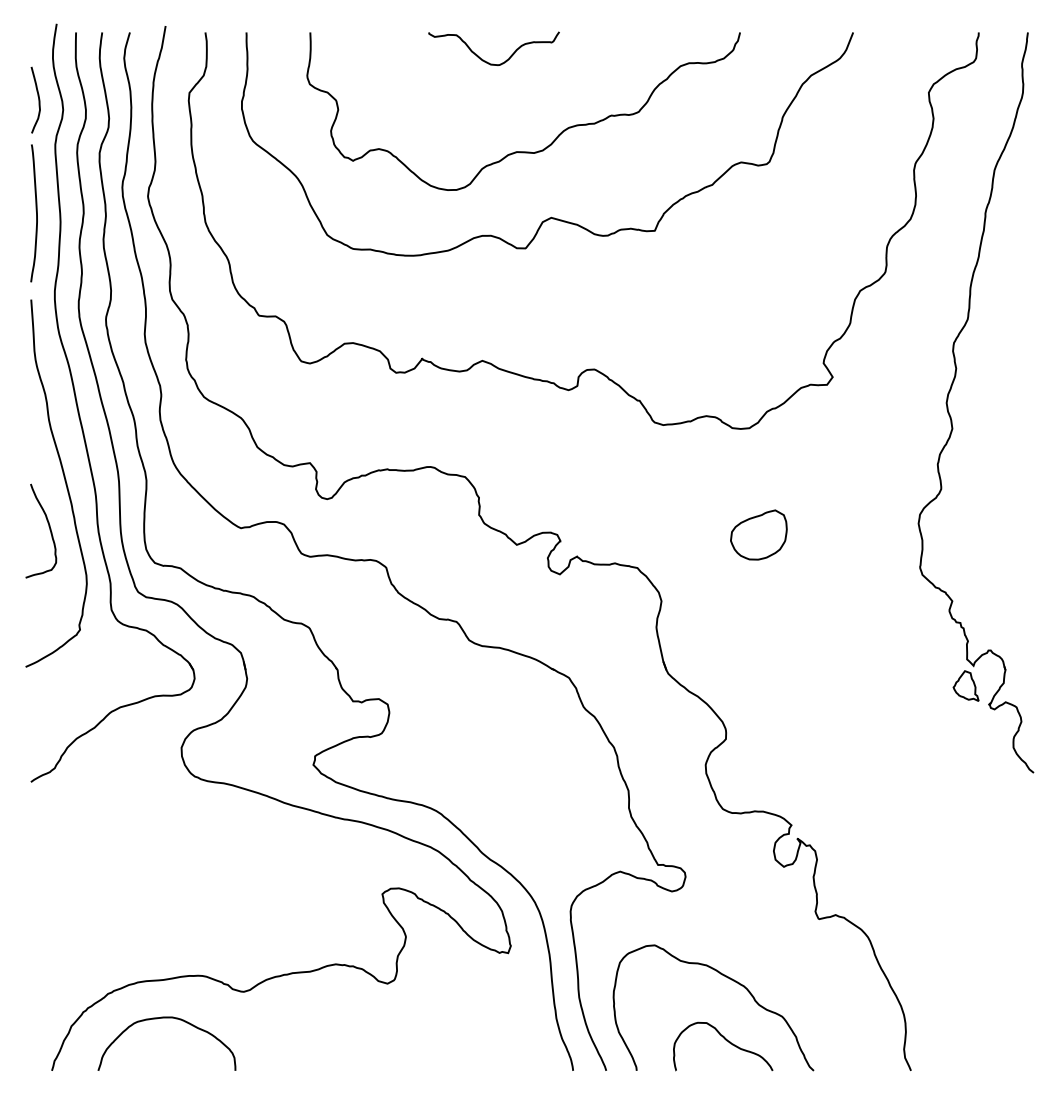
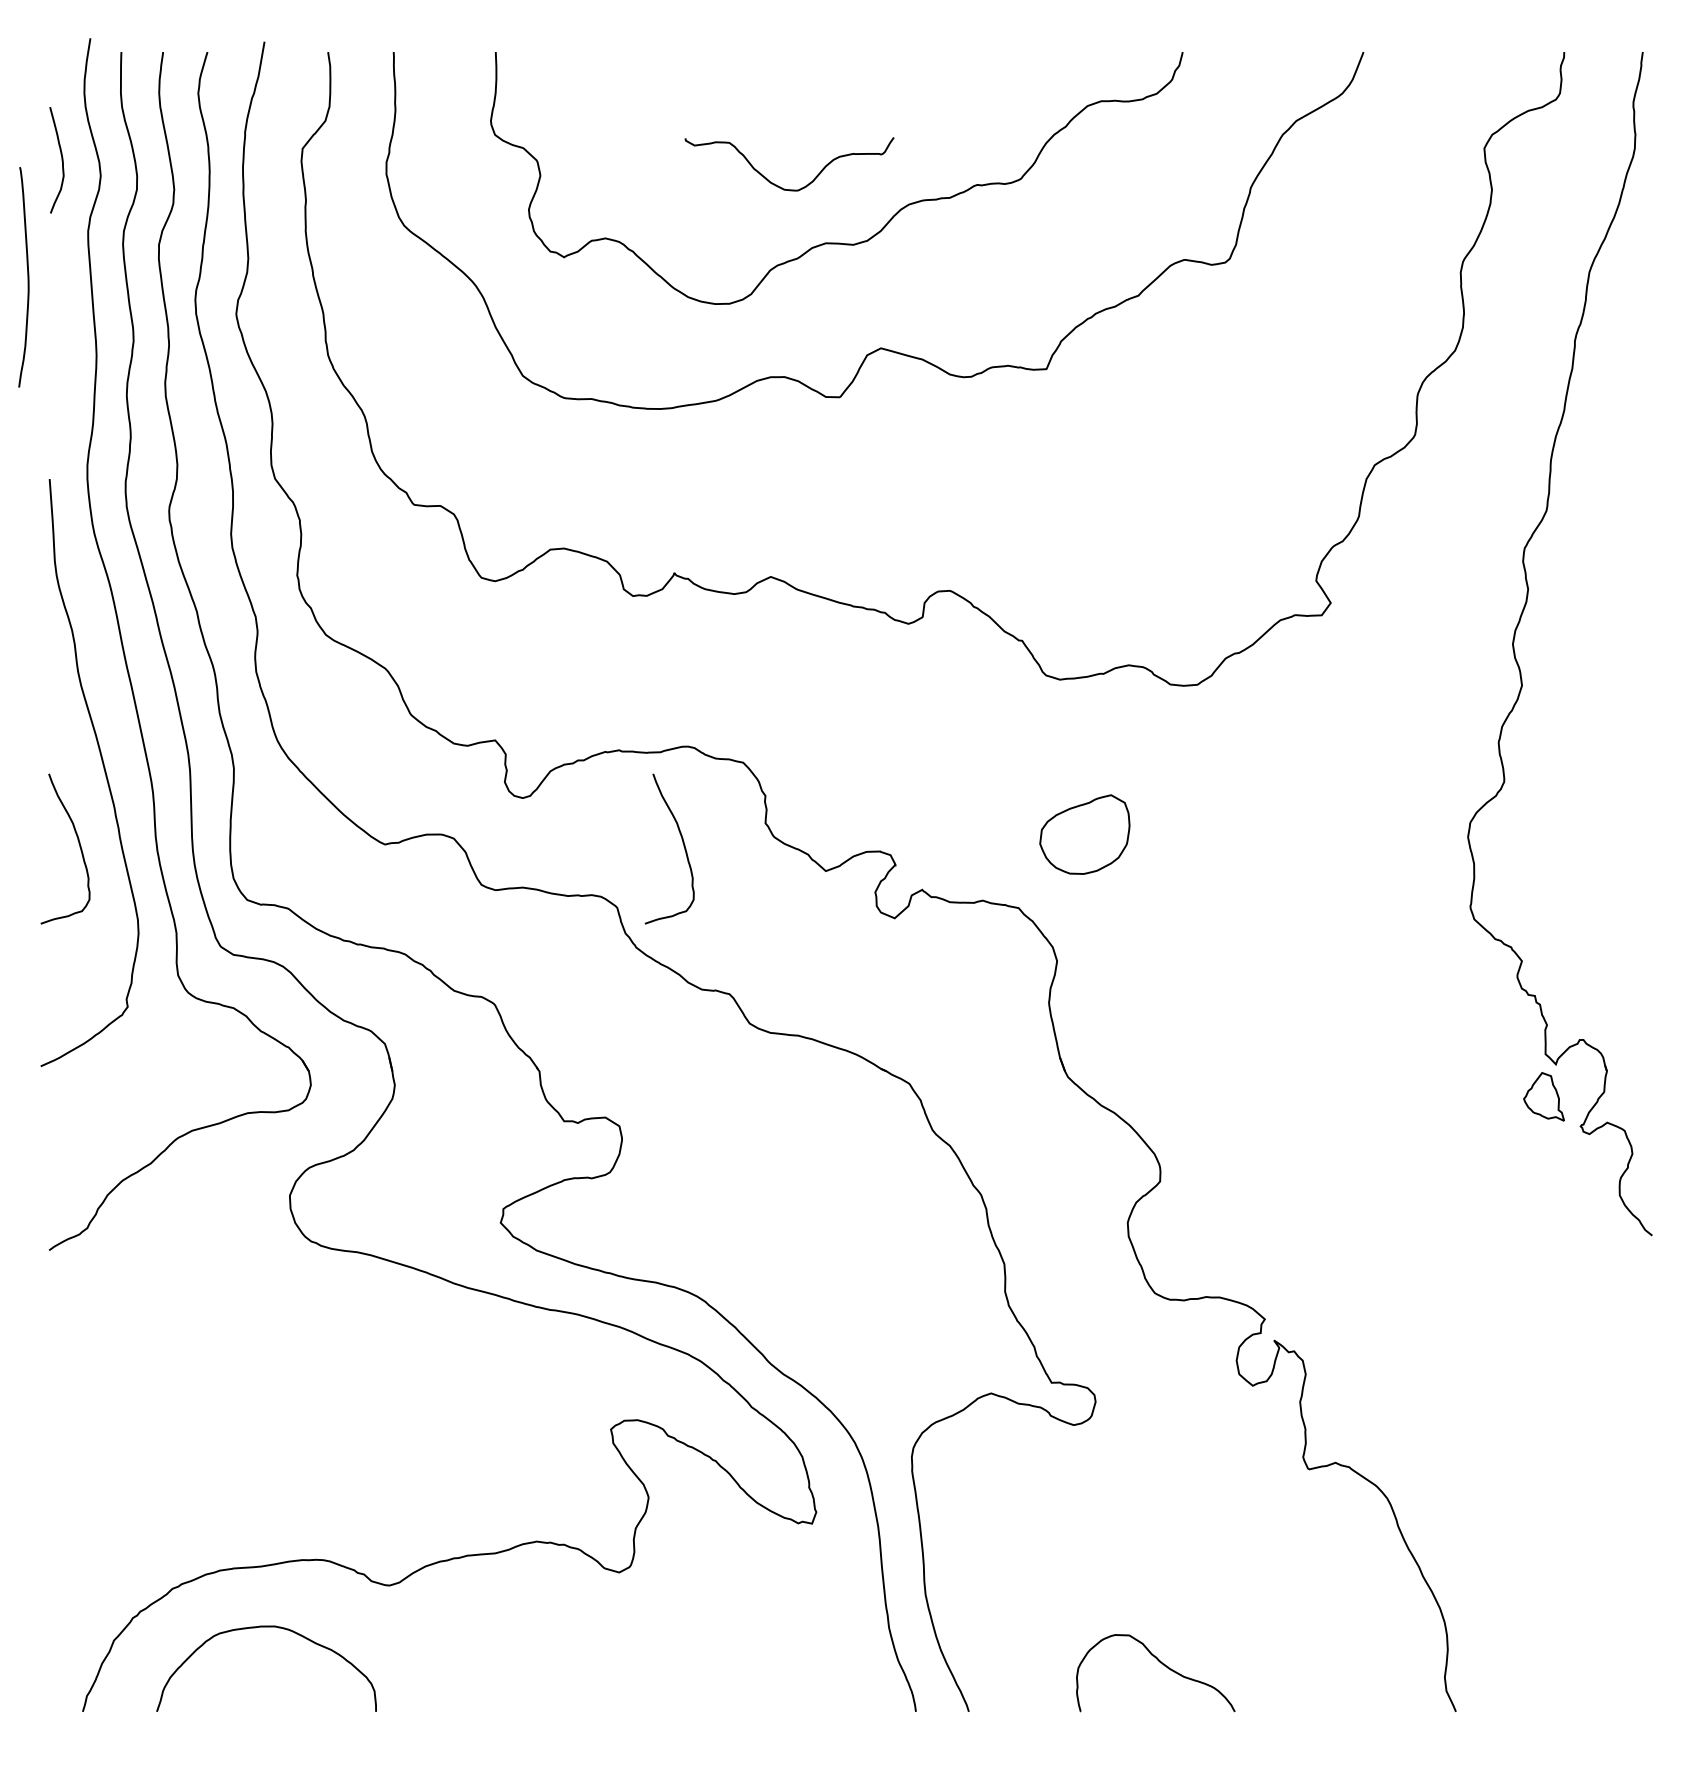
curve: (487, 61) -> (778, 184), moved
curve: (36, 213) -> (27, 277), moved
curve: (427, 530) -> (683, 848), added
part: (758, 534) -> (1084, 833), moved
curve: (727, 978) -> (1162, 1564), removed

